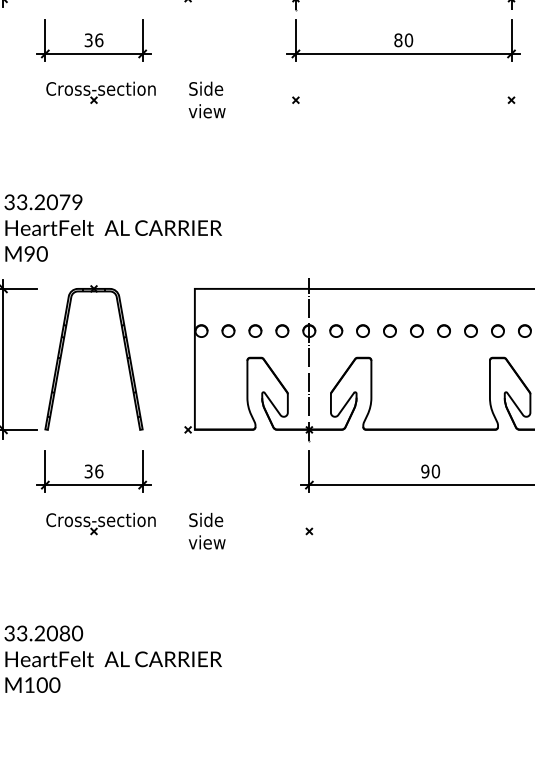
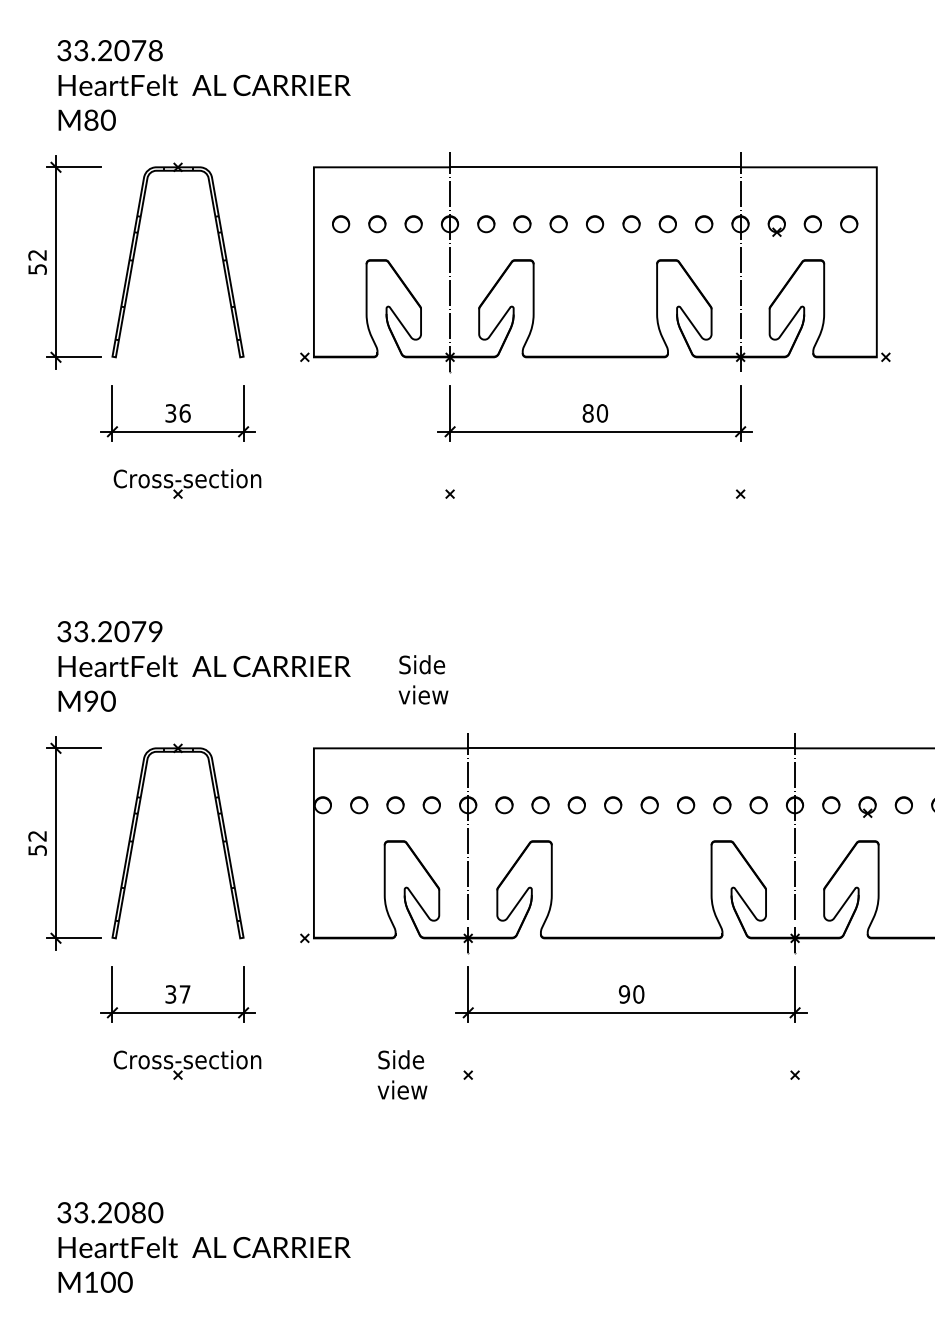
text: (207, 99) -> (423, 679), moved
text: (98, 471) -> (184, 994), 36 -> 37
text: (207, 530) -> (402, 1074), moved

